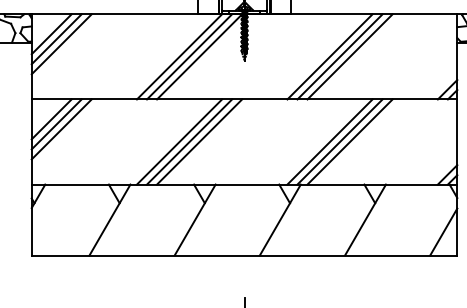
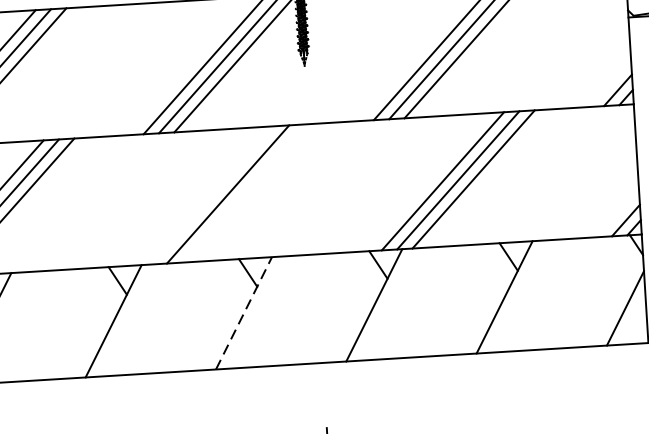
line: (179, 141) -> (212, 194), removed
line: (199, 141) -> (243, 192), removed
line: (195, 220) -> (244, 313), solid -> dashed

